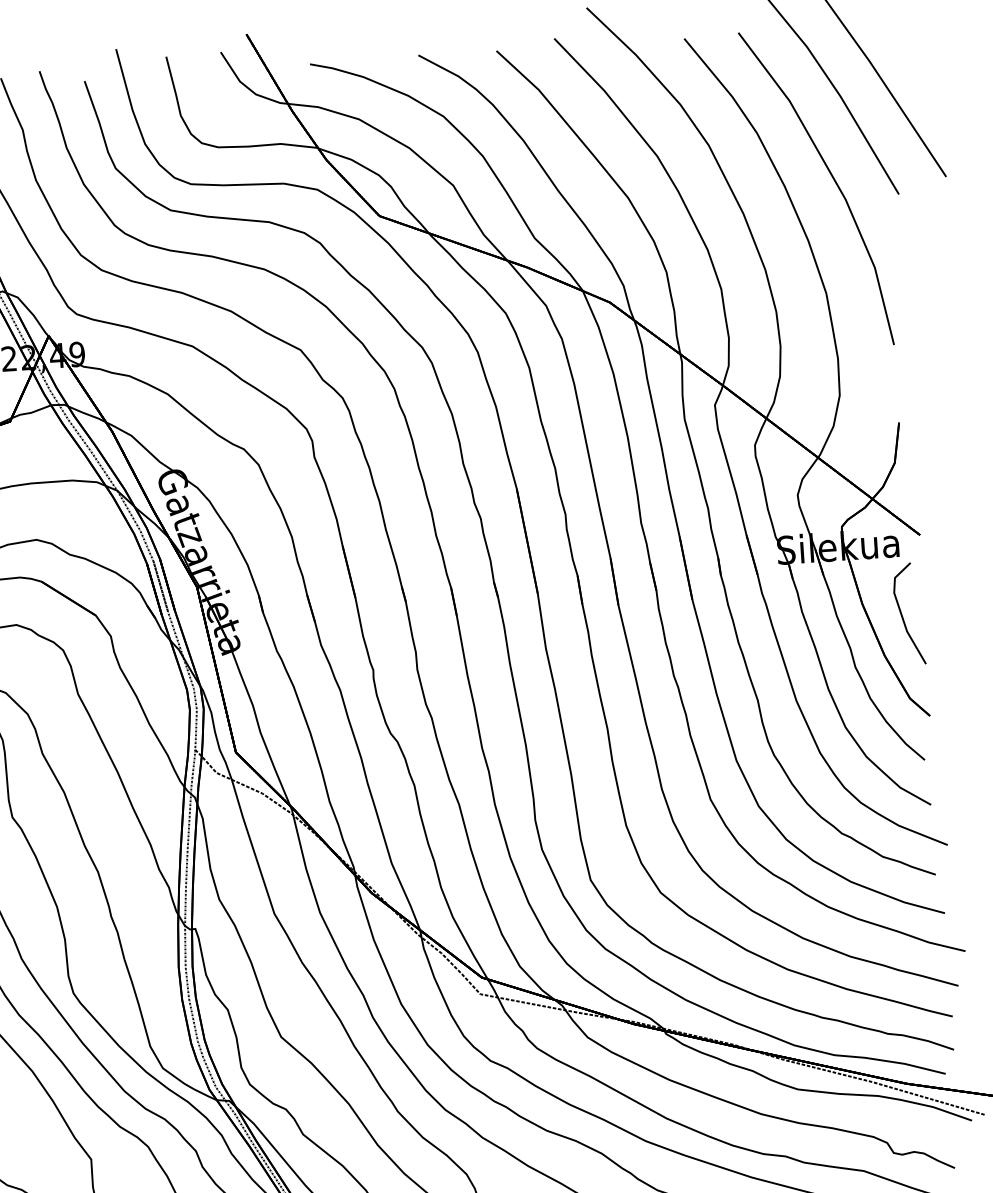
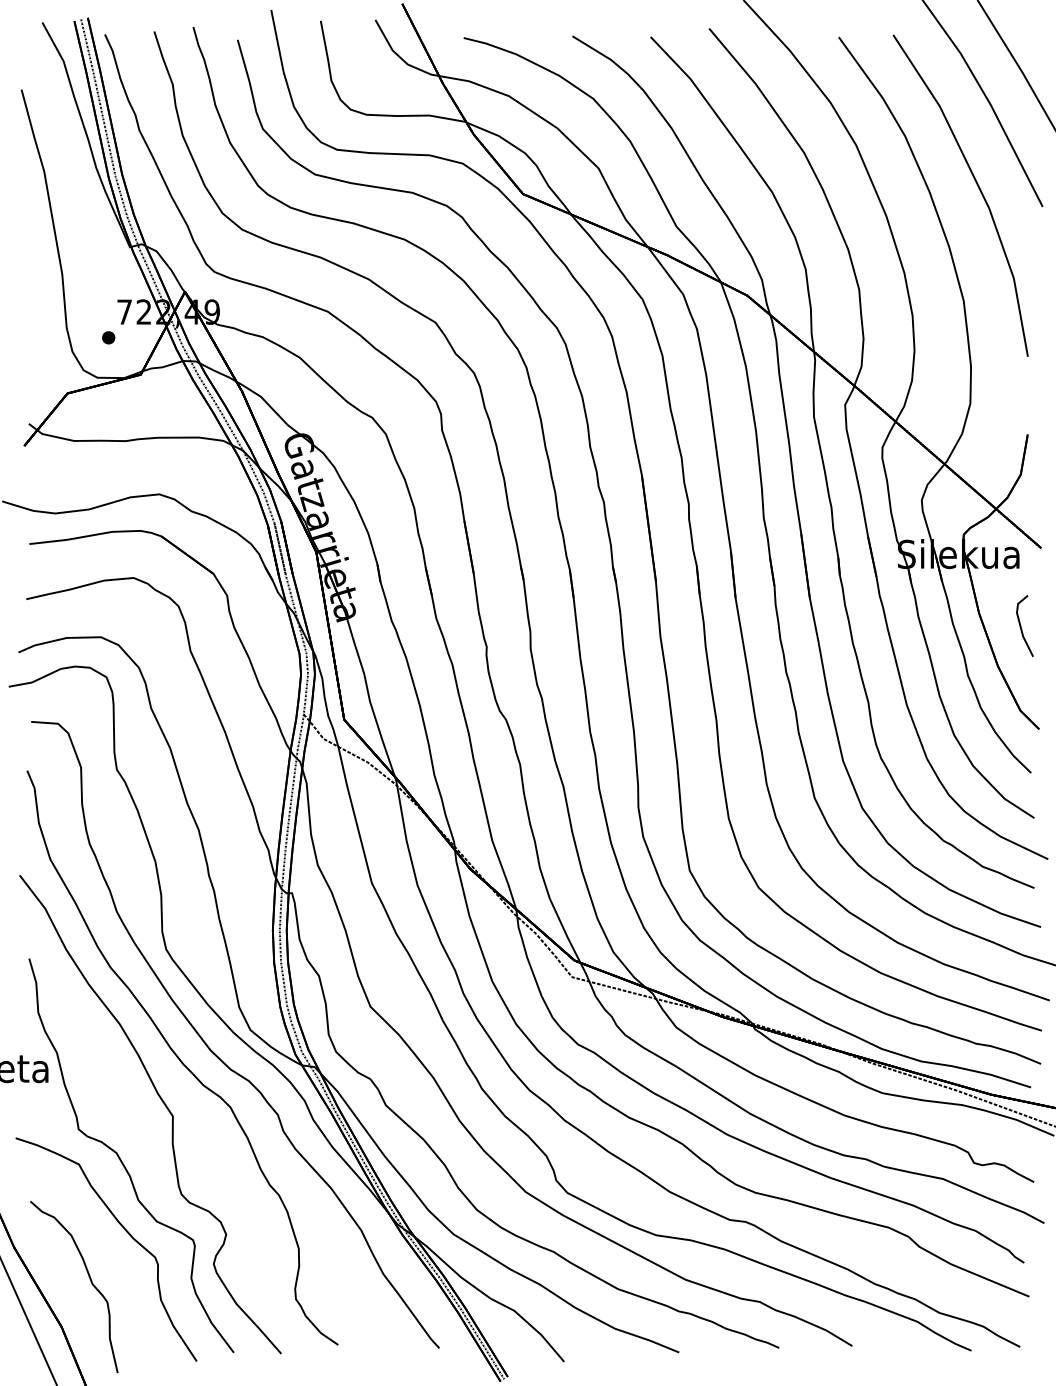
part: (908, 613) -> (1024, 625), size x0.6

